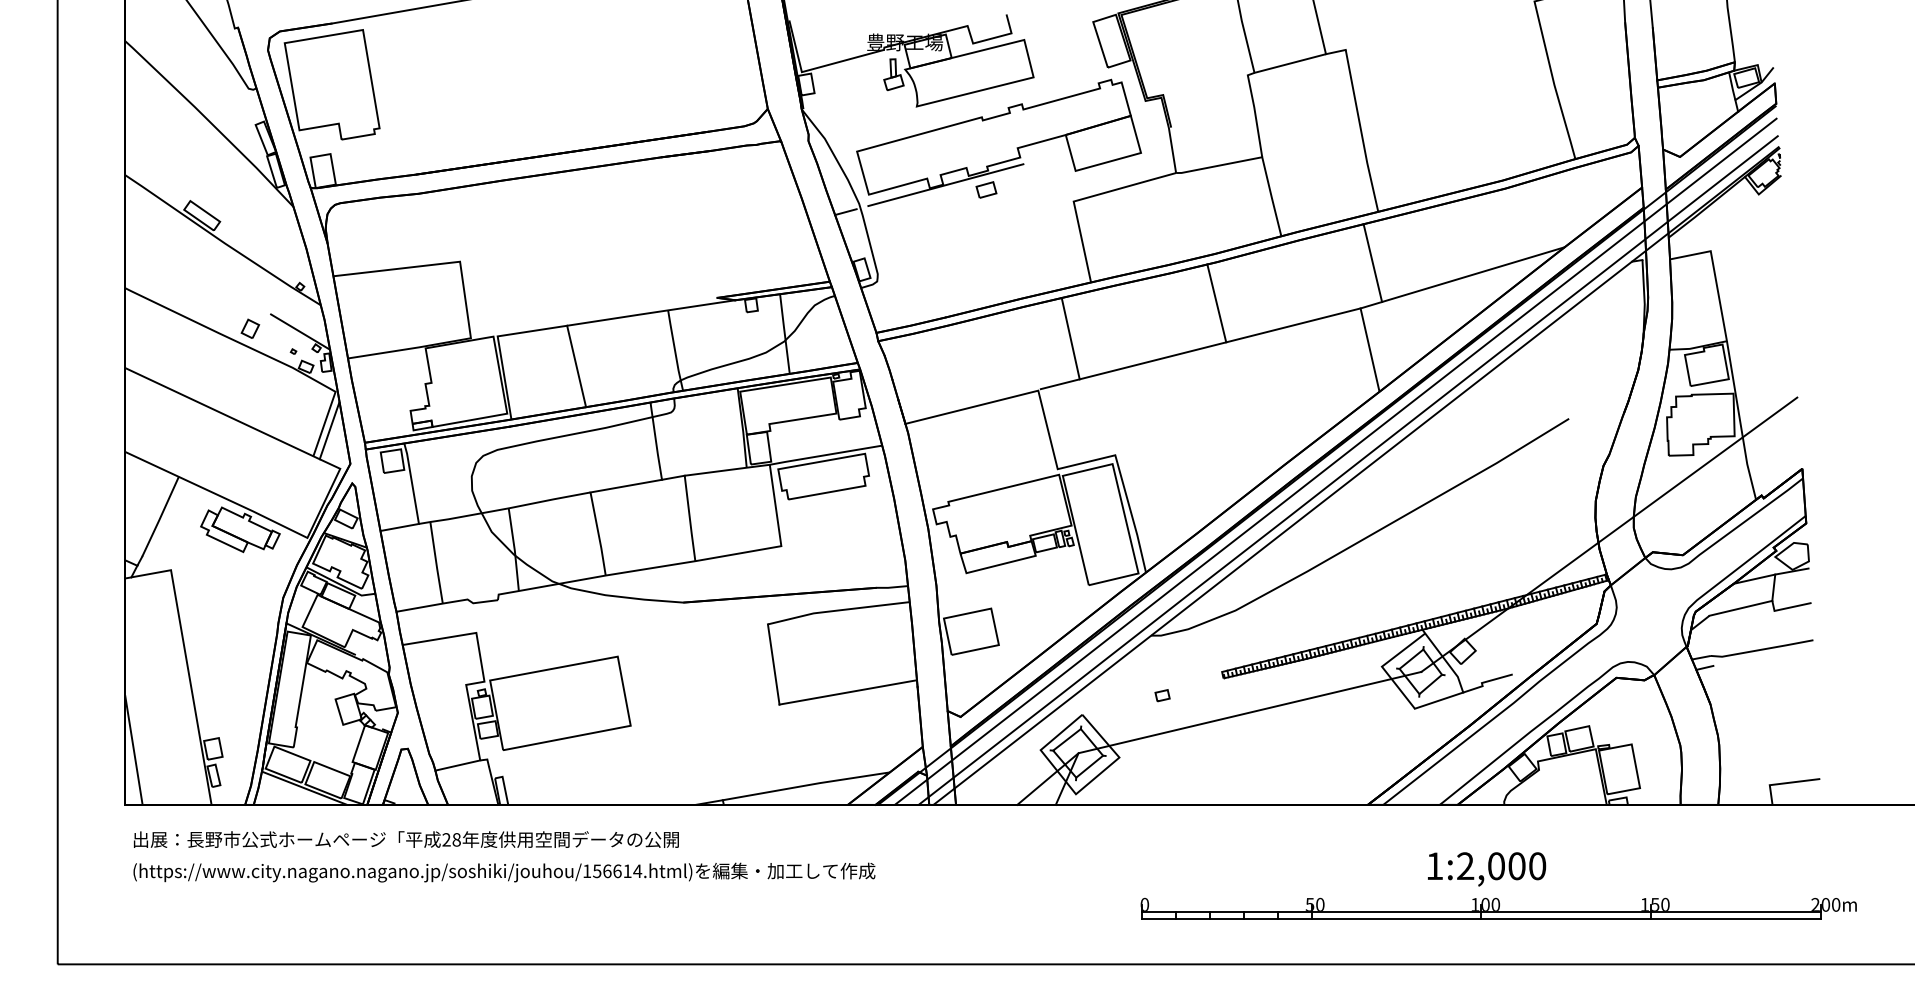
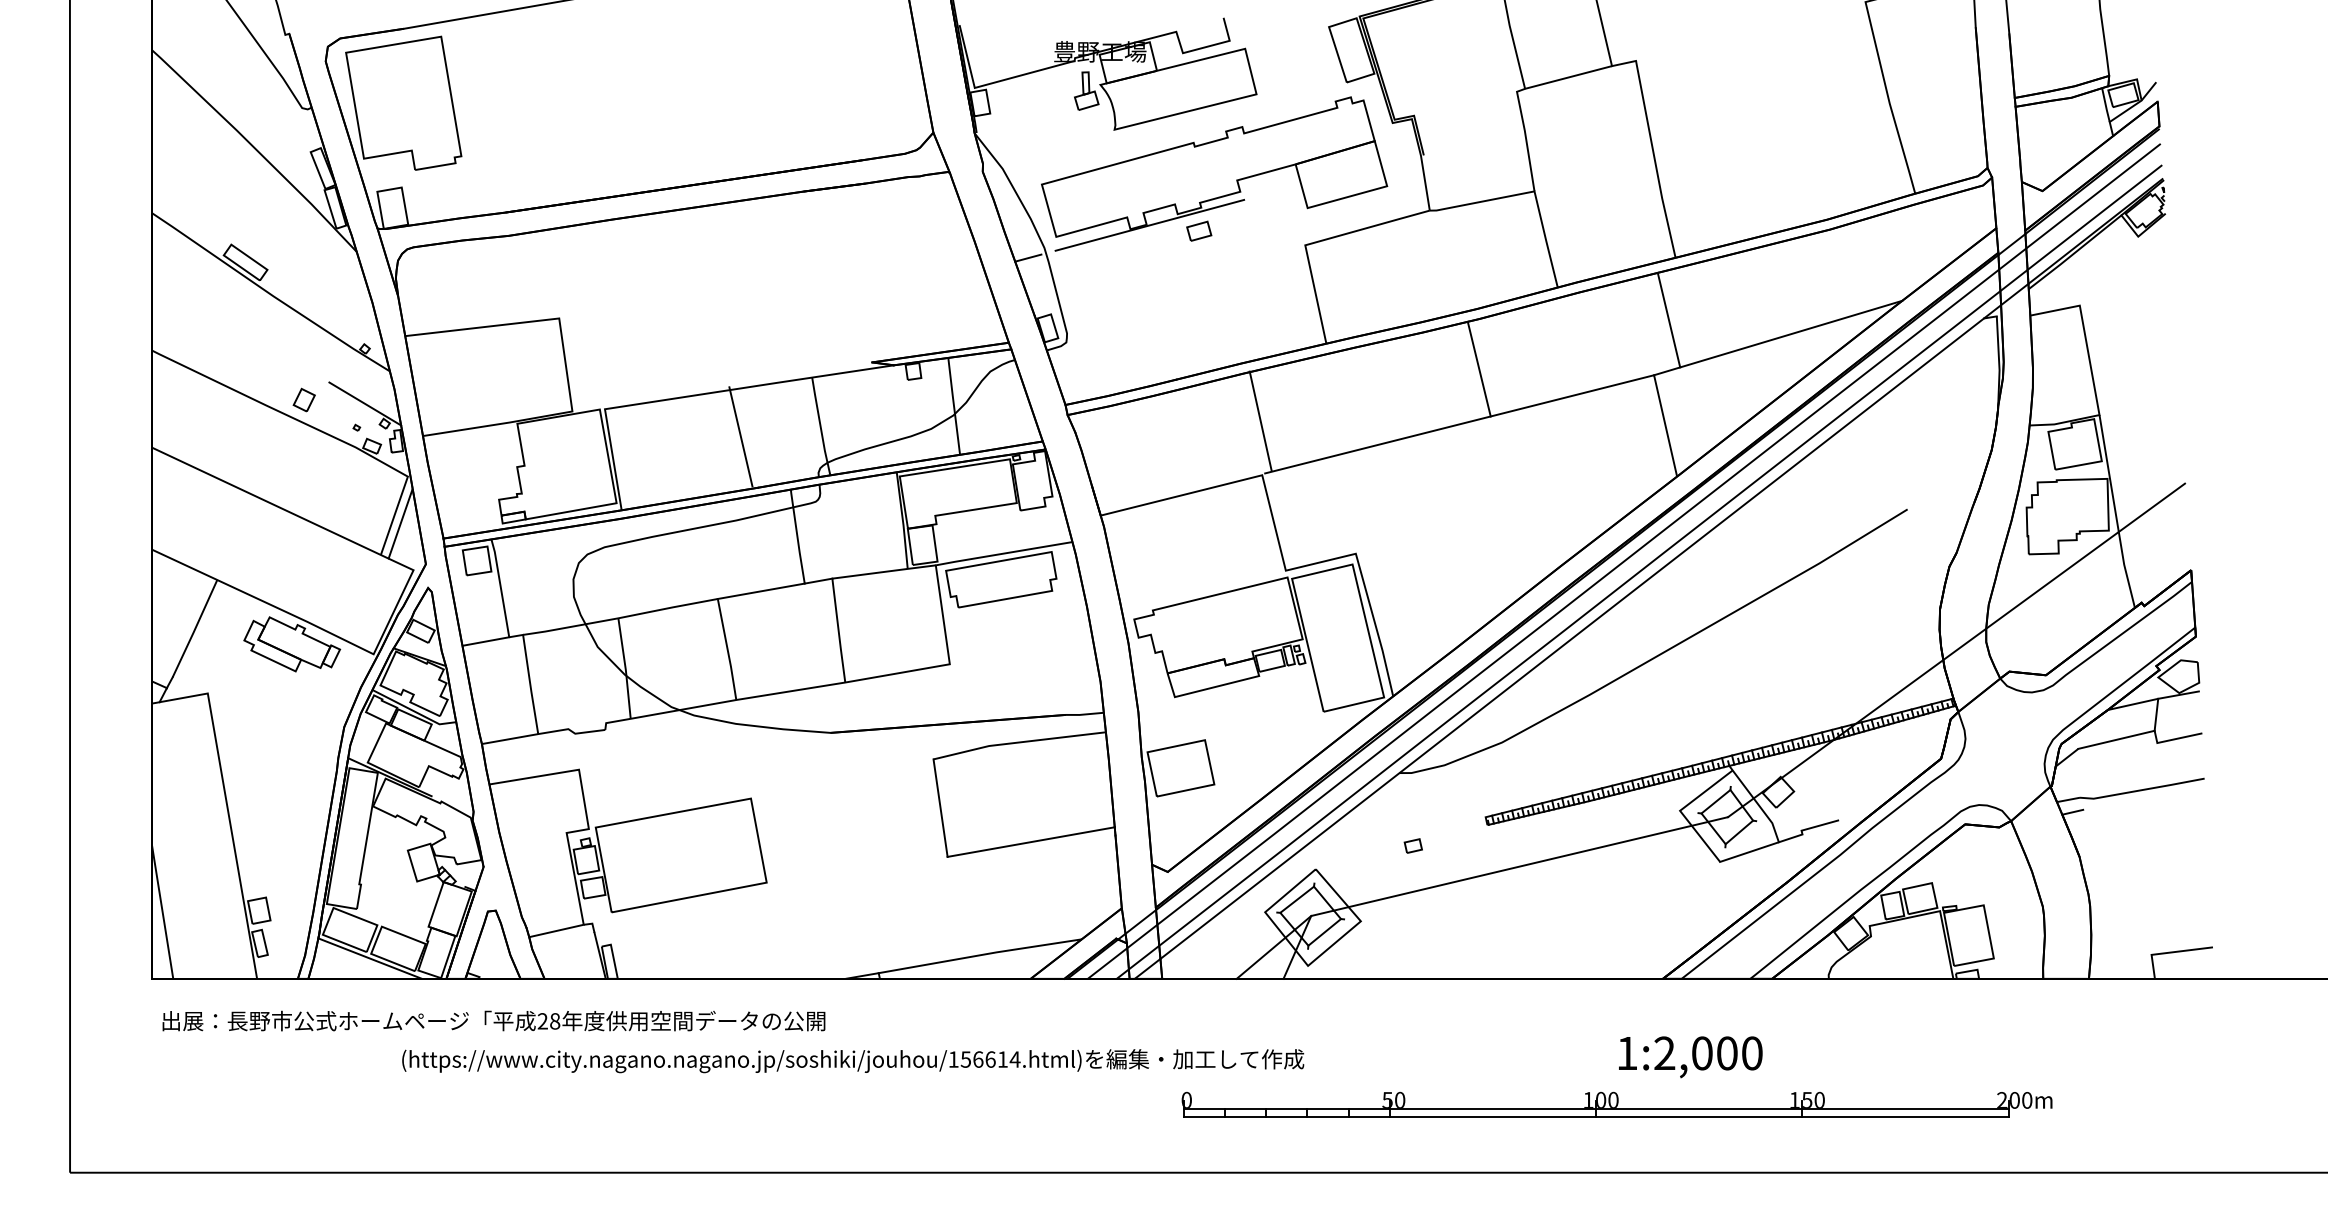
line: (1070, 338) -> (1260, 420), moved
line: (576, 366) -> (740, 436), moved
text: (1486, 869) -> (1690, 1057), moved
text: (504, 872) -> (853, 1061), moved
part: (1498, 908) -> (1616, 1104), moved

